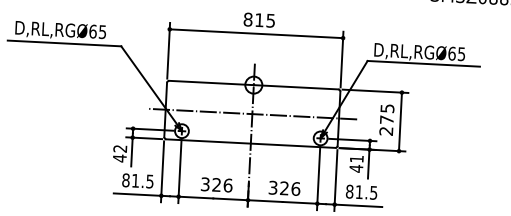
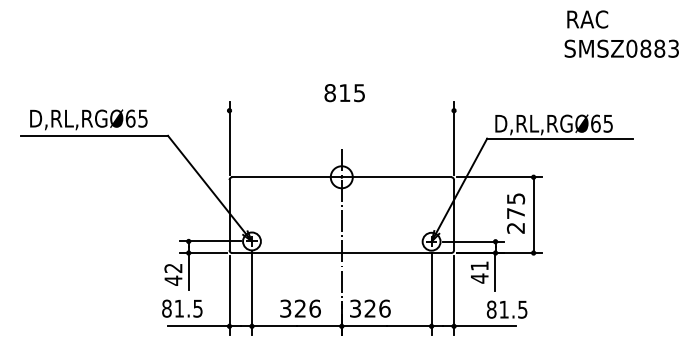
line: (256, 33) -> (341, 110), removed
line: (252, 113) -> (341, 214), removed
text: (138, 180) -> (182, 308), moved
text: (284, 188) -> (370, 308), moved
text: (361, 192) -> (507, 309), moved

